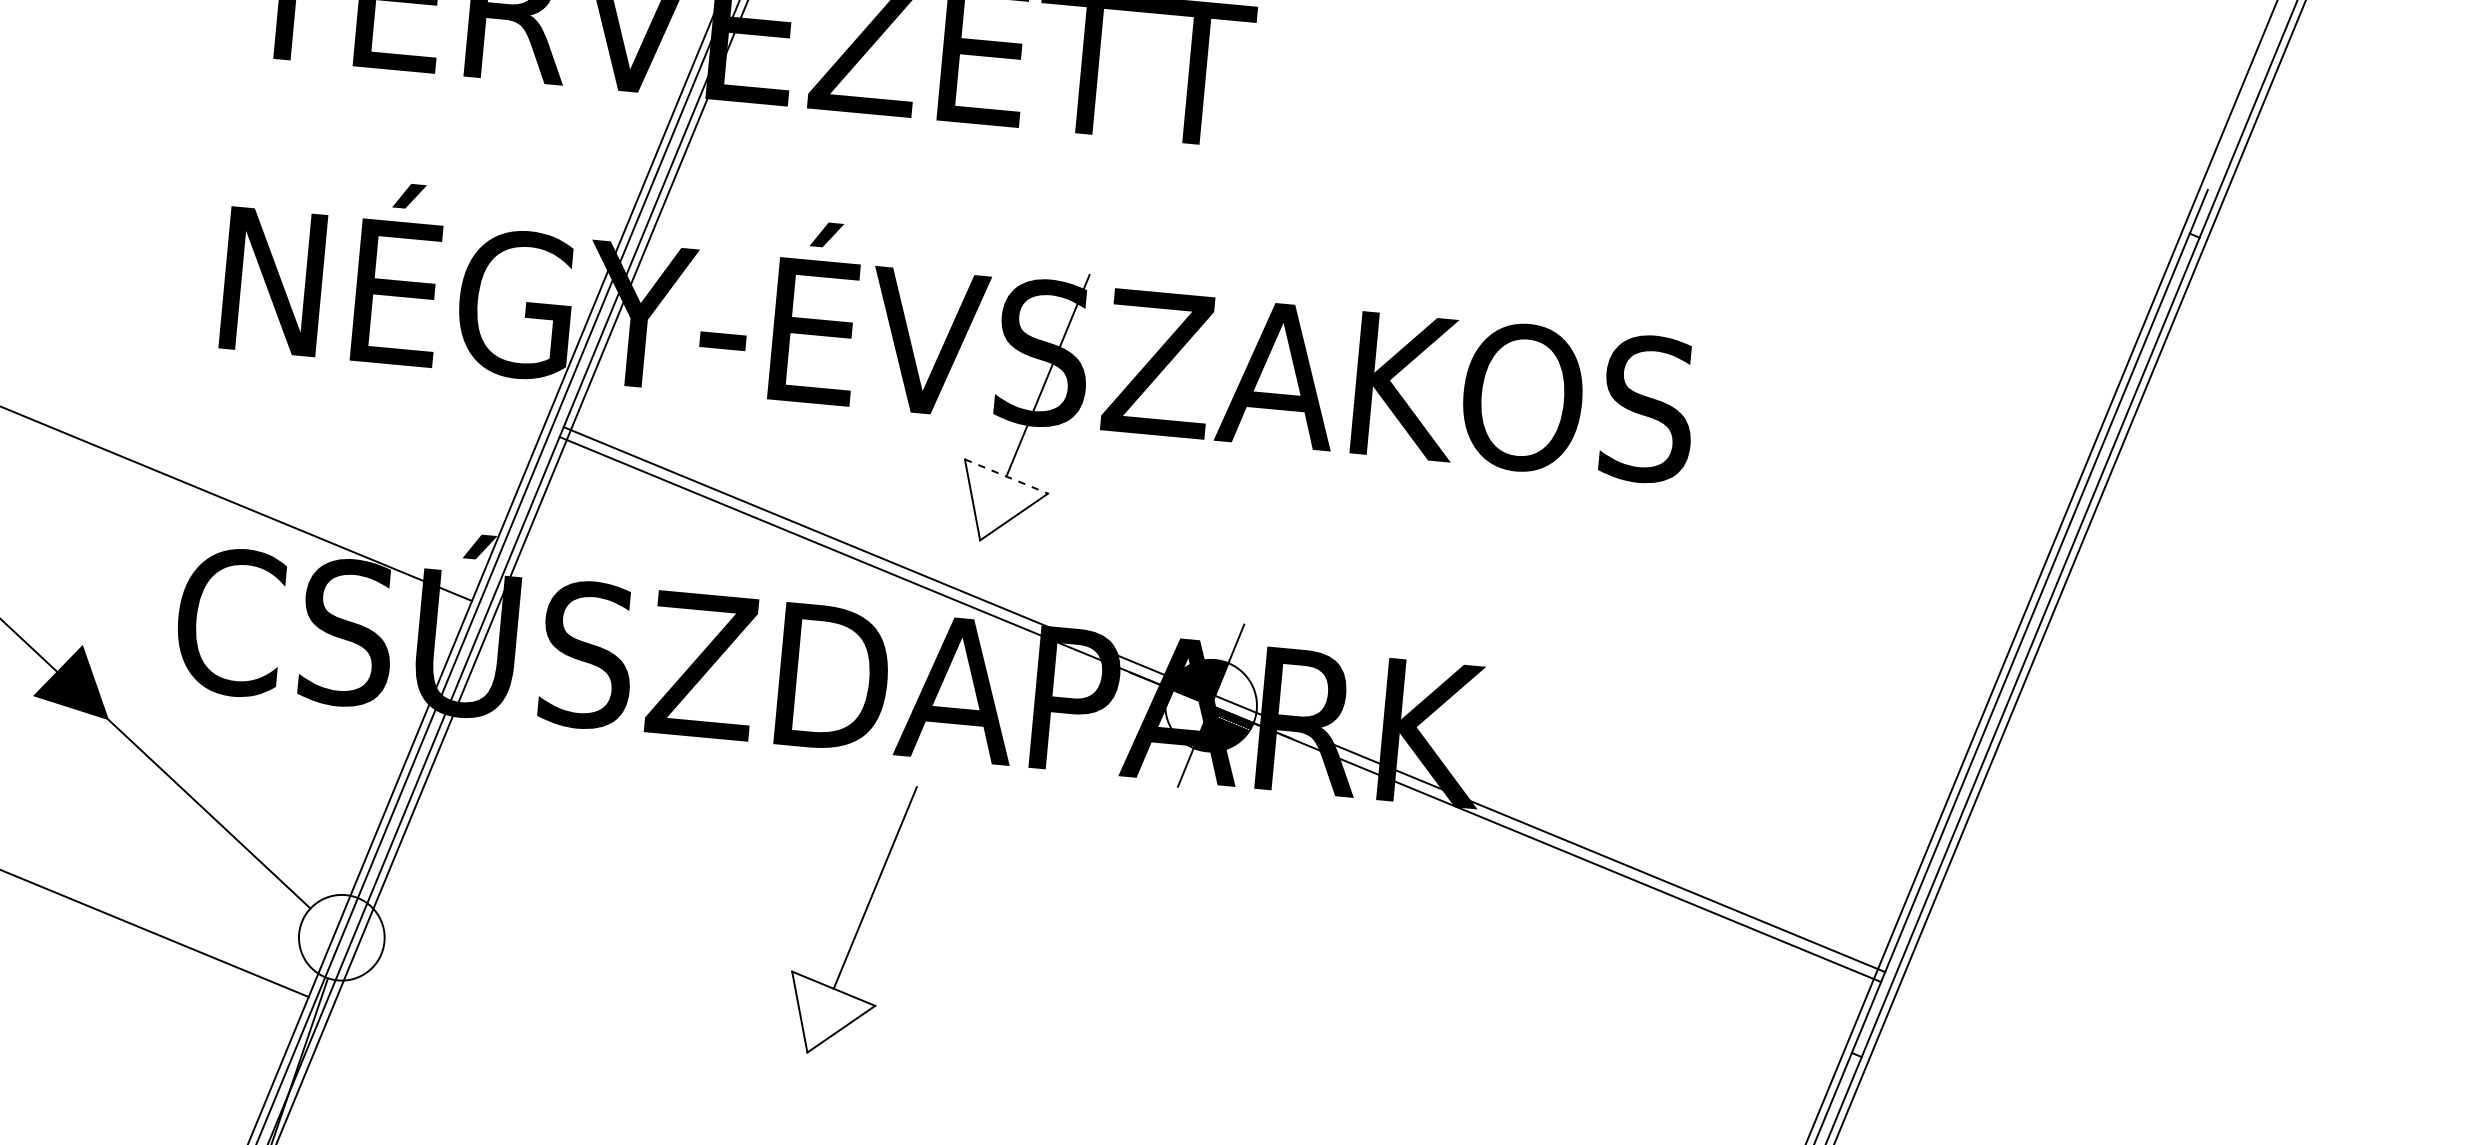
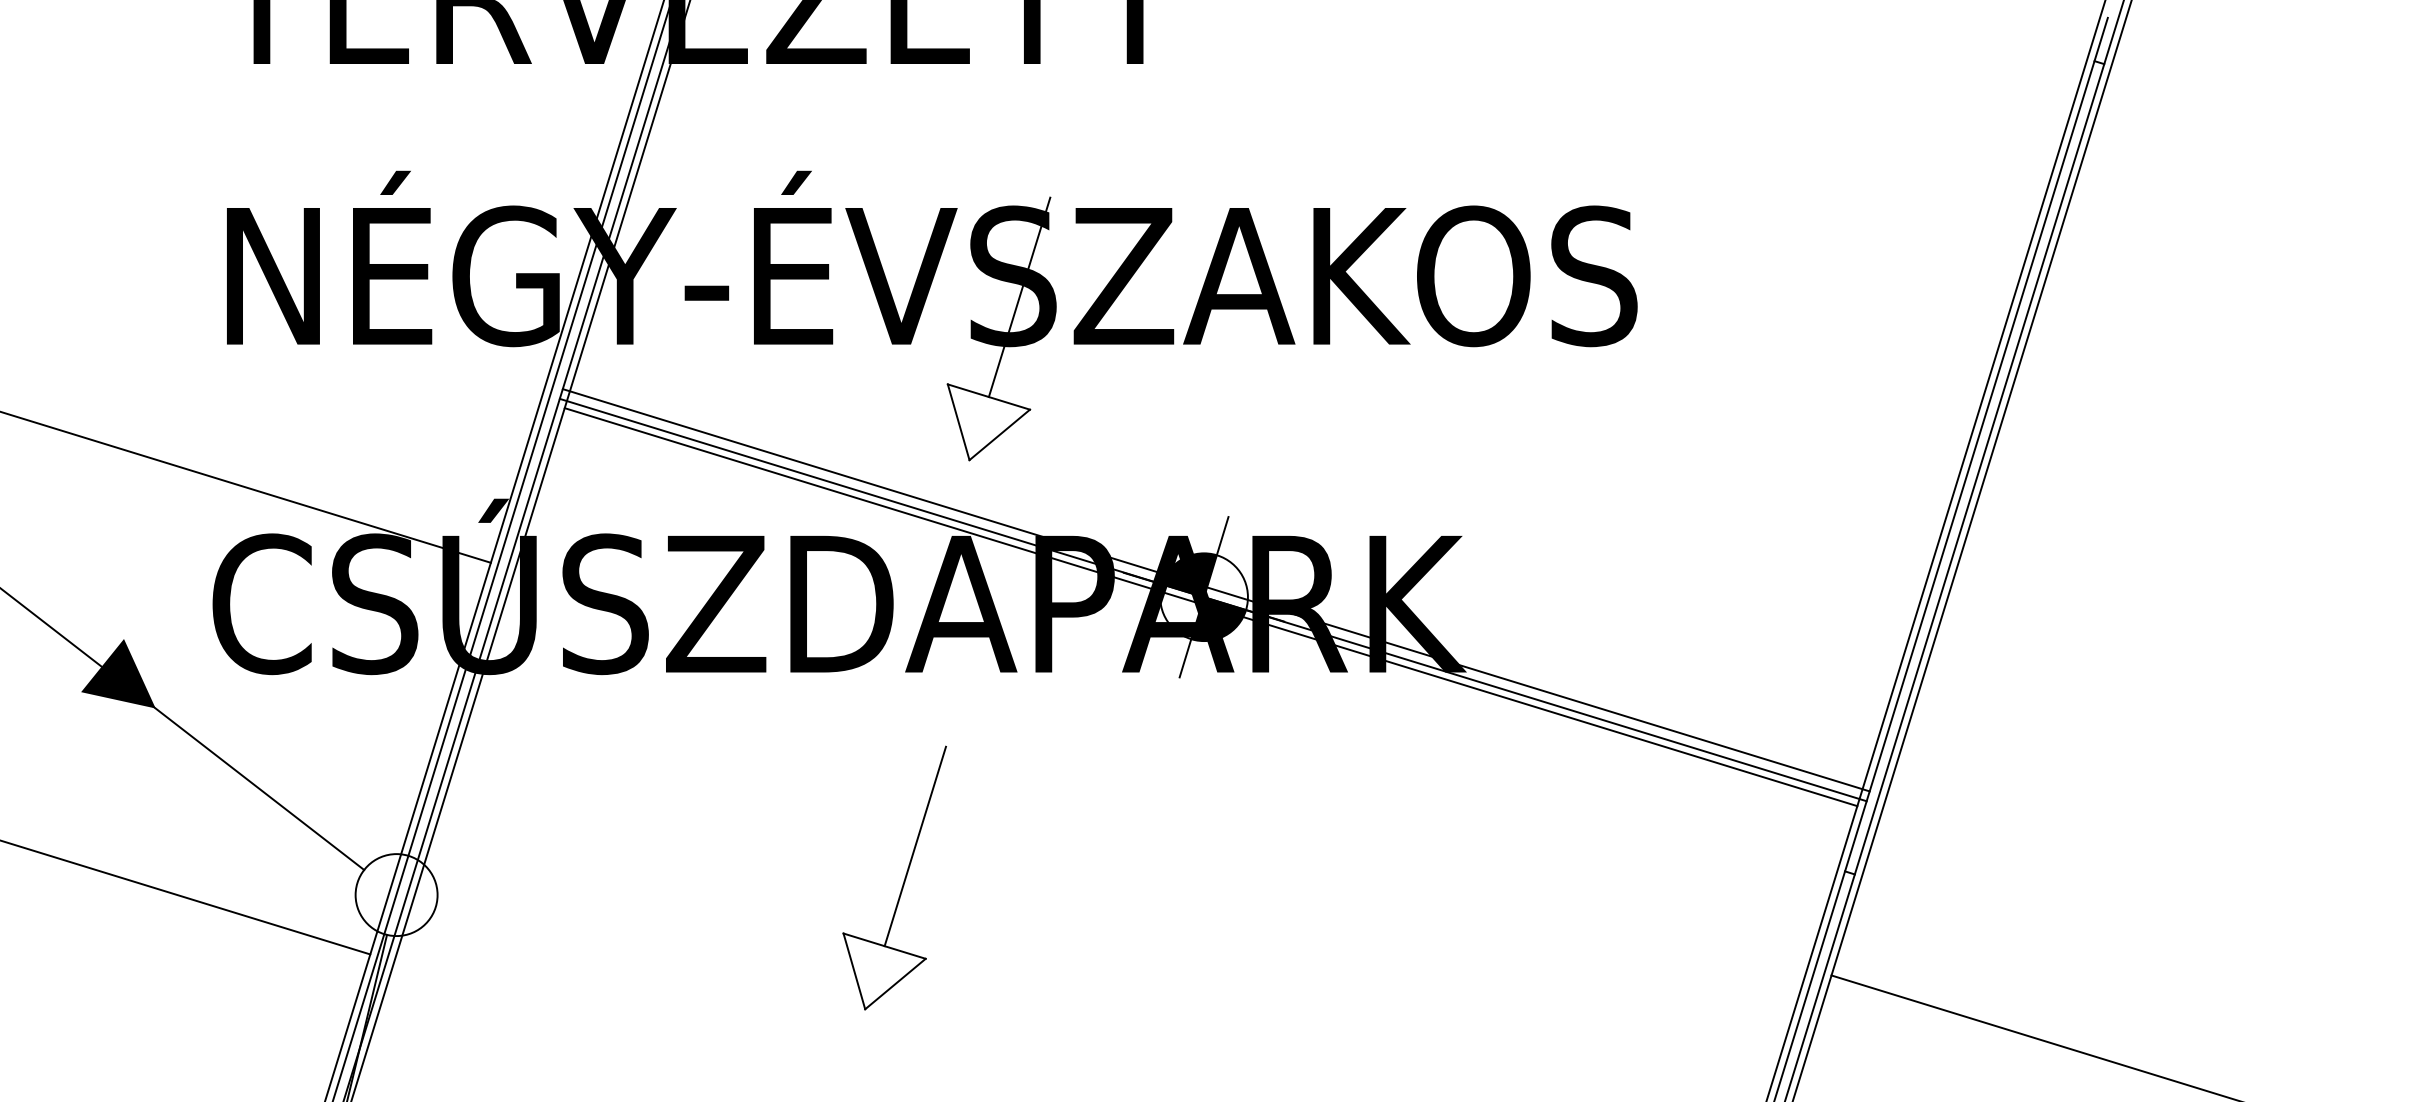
line: (1005, 476) -> (988, 397), dashed -> solid
line: (1216, 717) -> (1210, 607), added
part: (859, 922) -> (903, 880), moved

